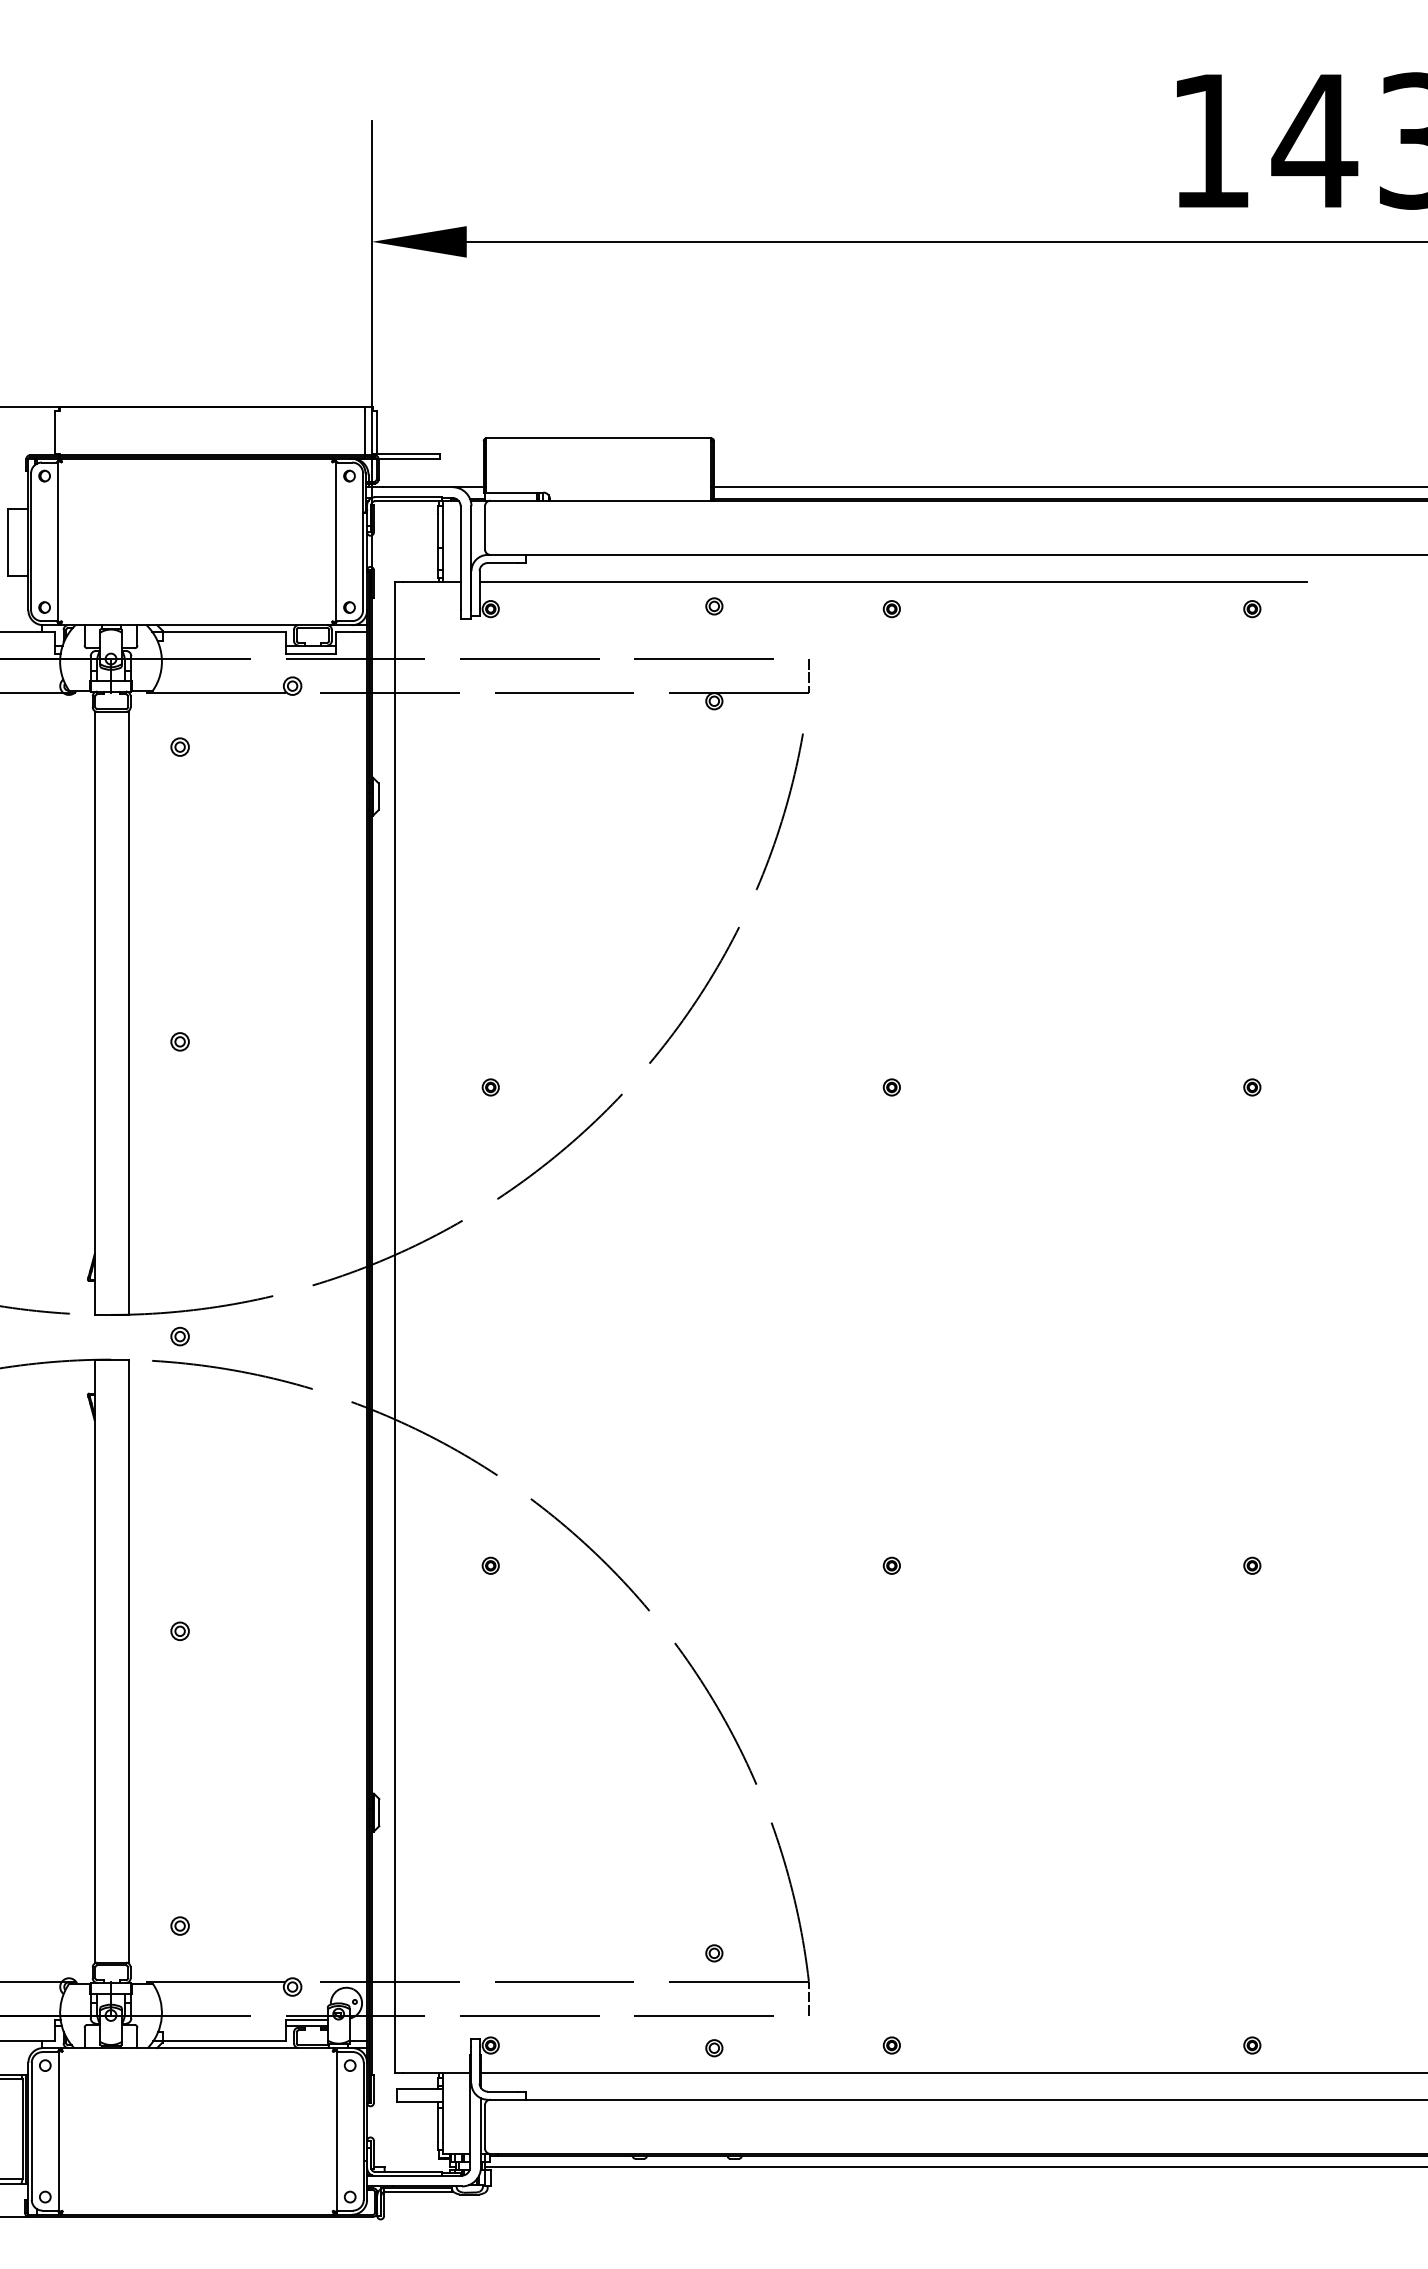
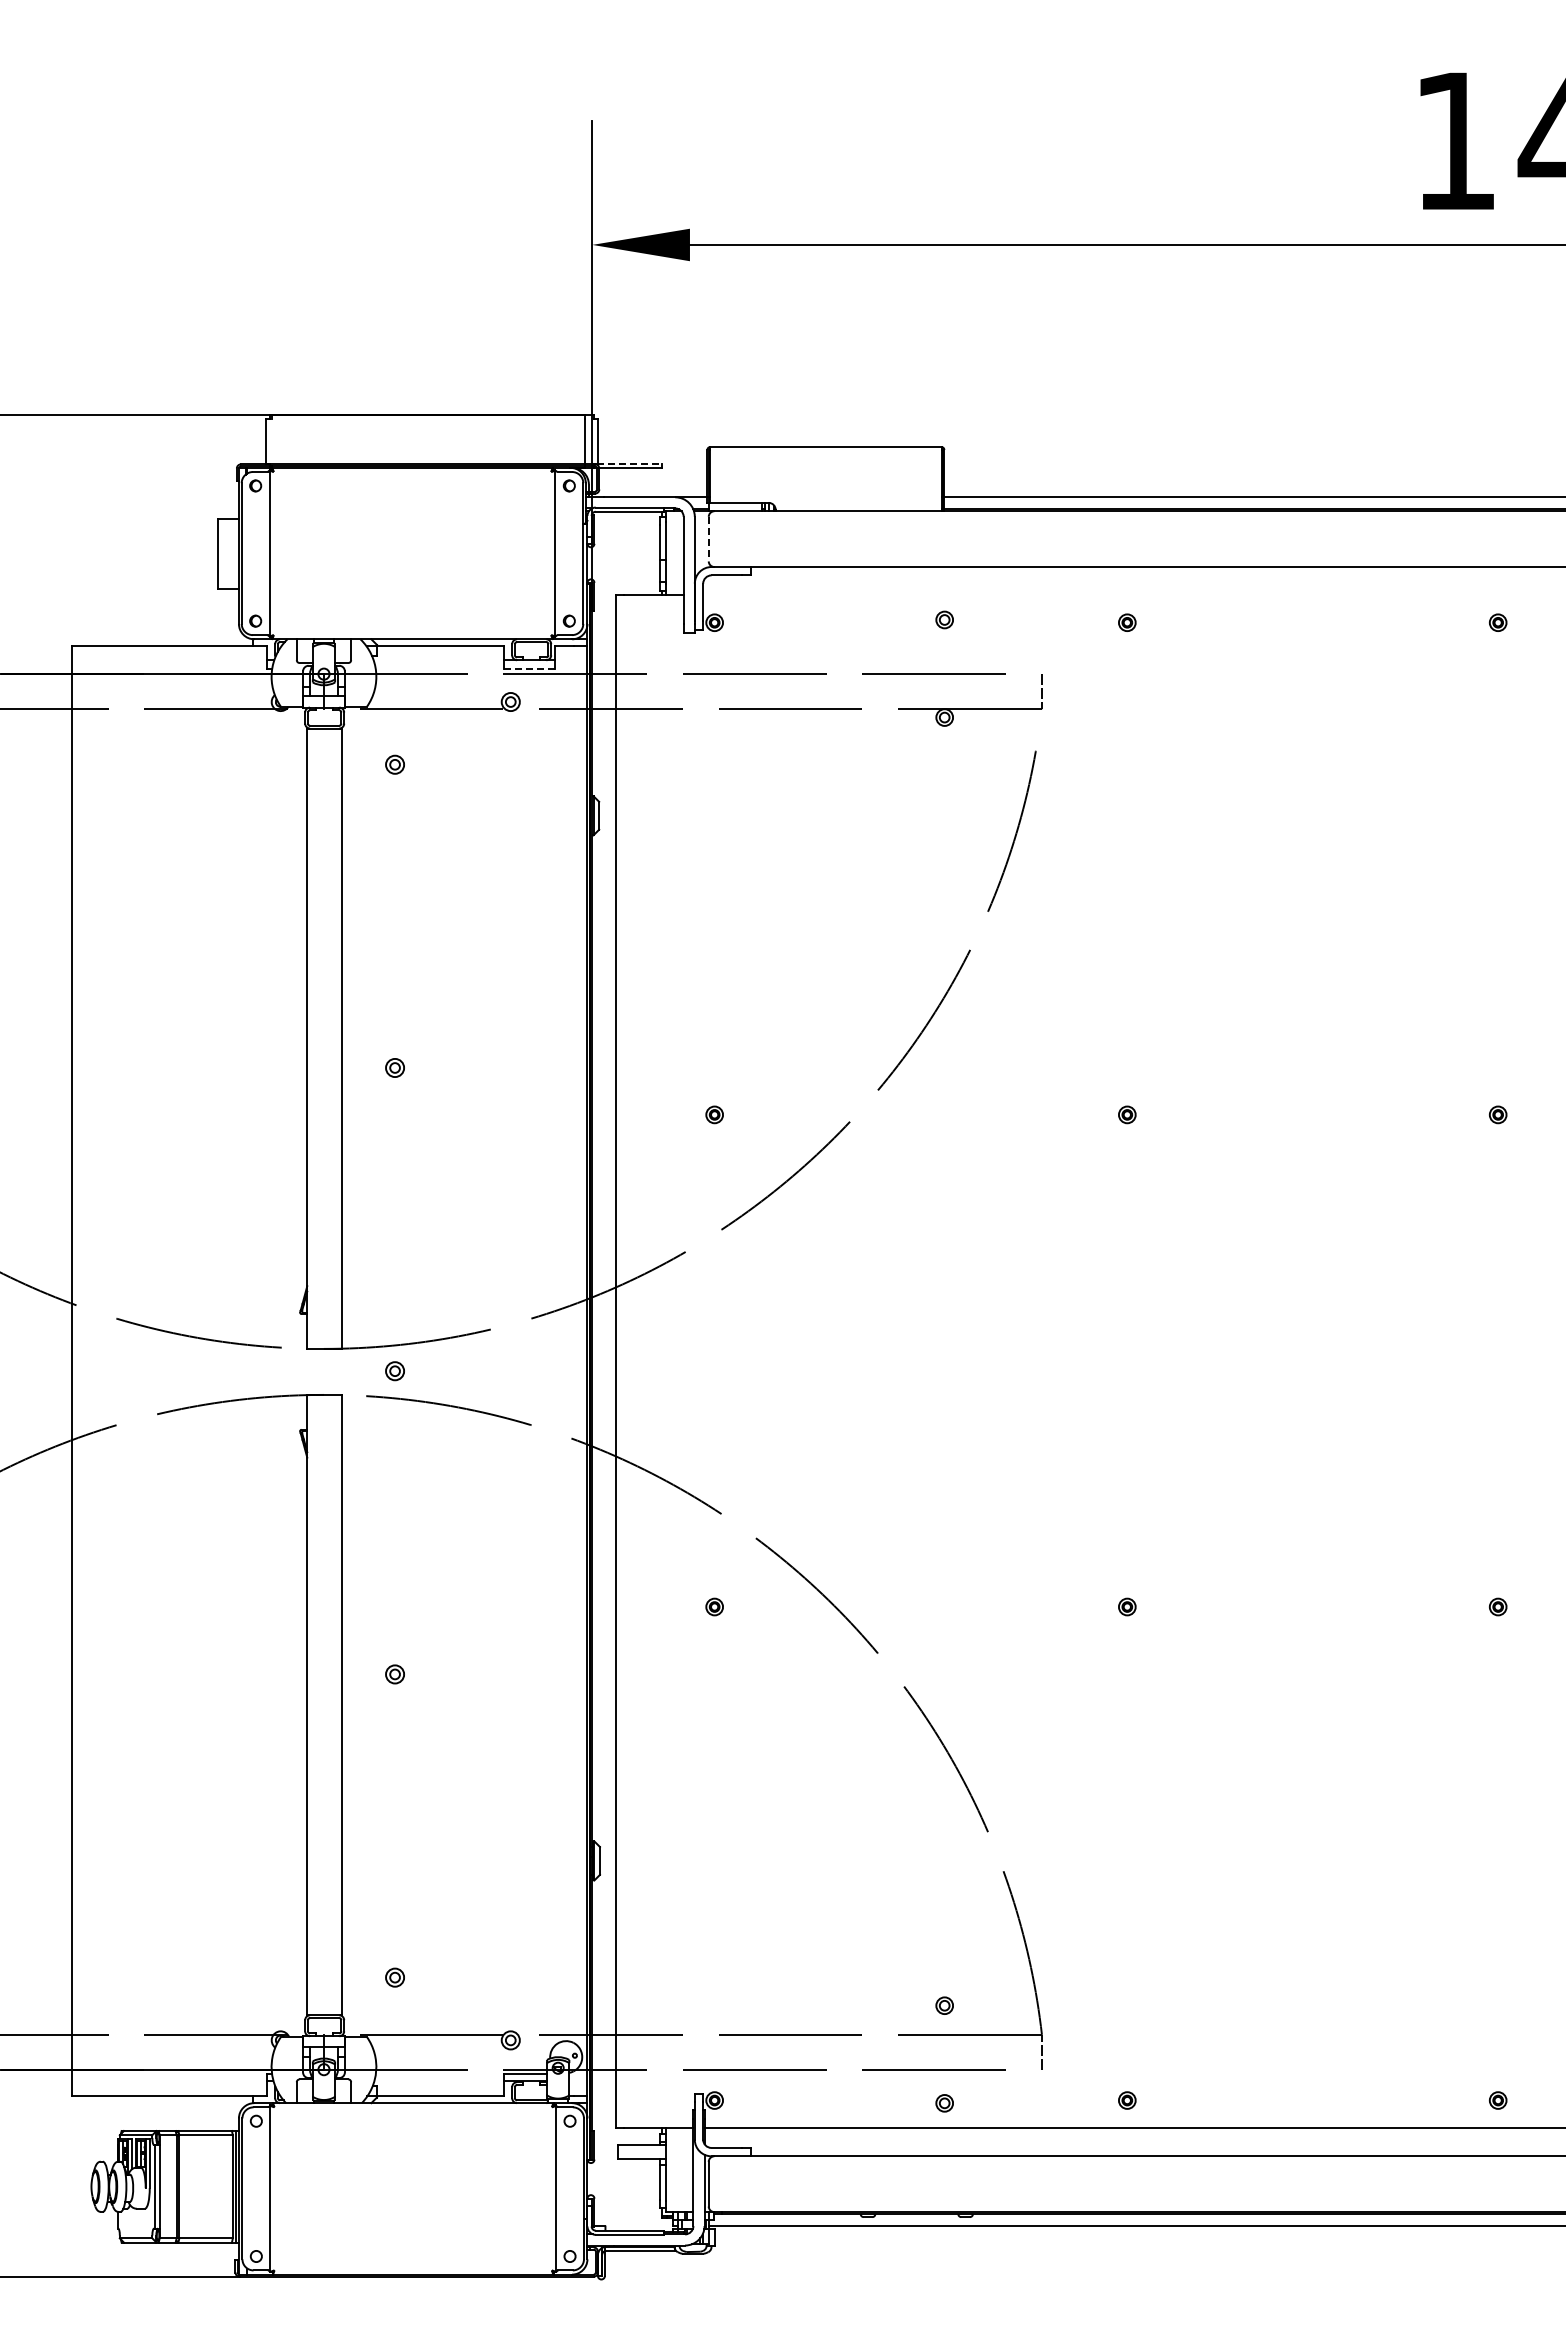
line: (408, 454) -> (630, 463), solid -> dashed
line: (484, 528) -> (708, 539), solid -> dashed
line: (893, 581) -> (1128, 594), removed
line: (310, 653) -> (529, 668), solid -> dashed

